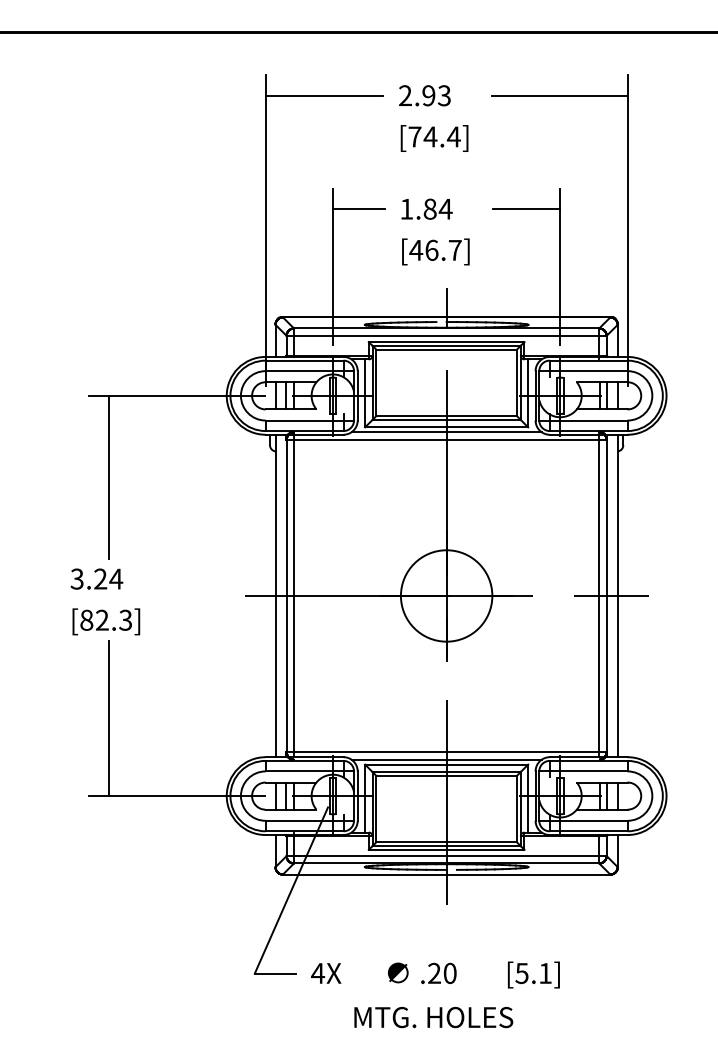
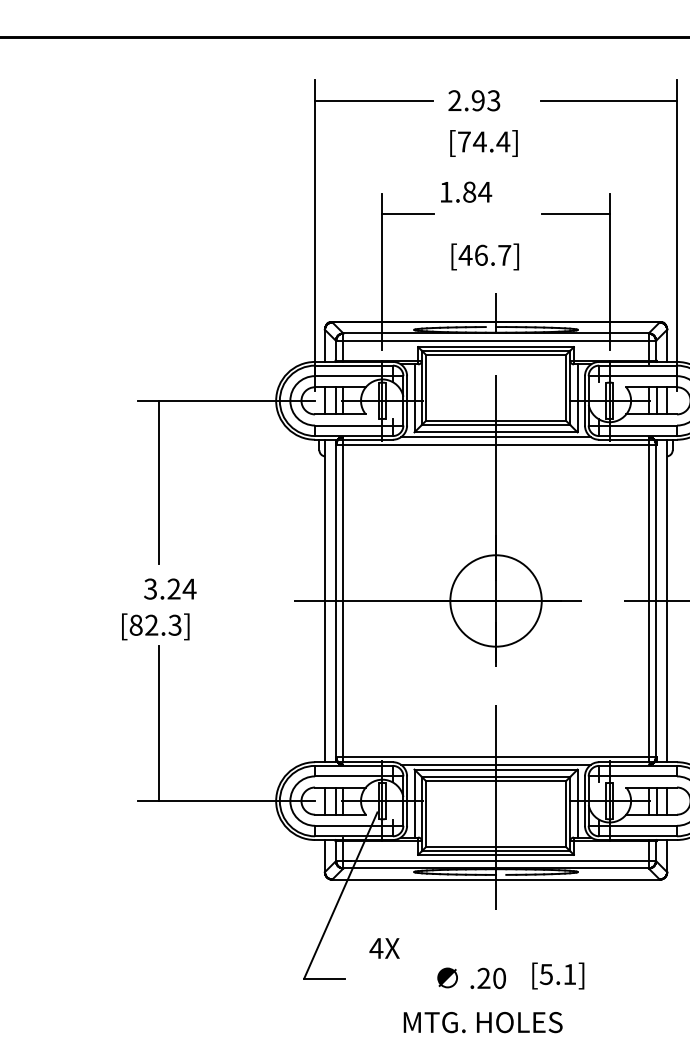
text: (426, 208) -> (465, 191), moved
text: (96, 578) -> (169, 588), moved
text: (326, 973) -> (384, 948), moved
text: (533, 974) -> (557, 975), moved

